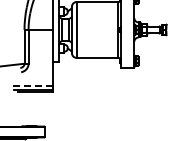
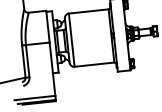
line: (31, 85) -> (34, 97), dashed -> solid

